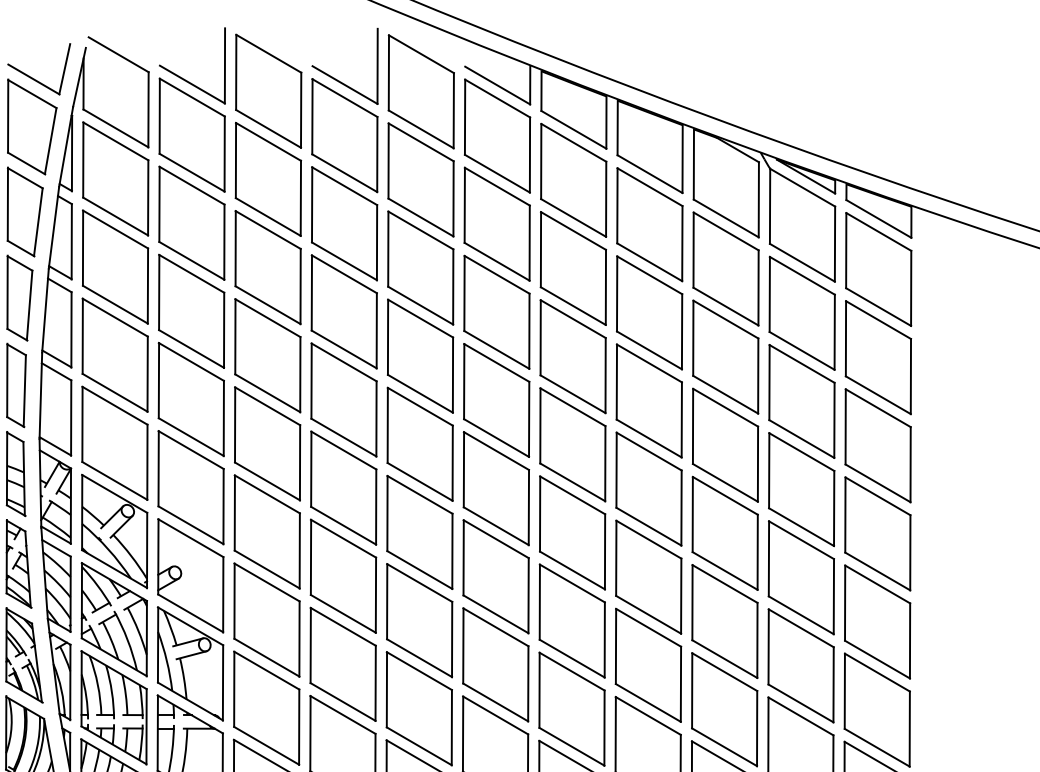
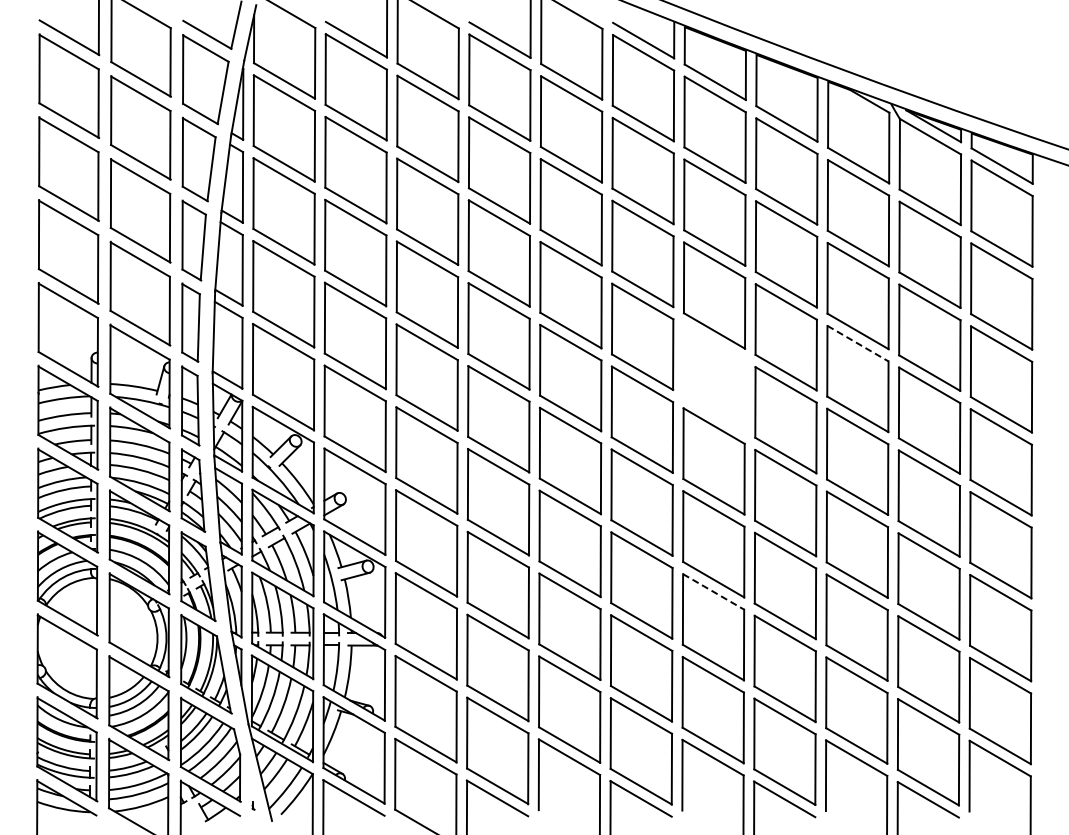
line: (726, 407) -> (858, 343), solid -> dashed
part: (571, 444) -> (713, 378), removed
line: (573, 672) -> (714, 592), solid -> dashed

